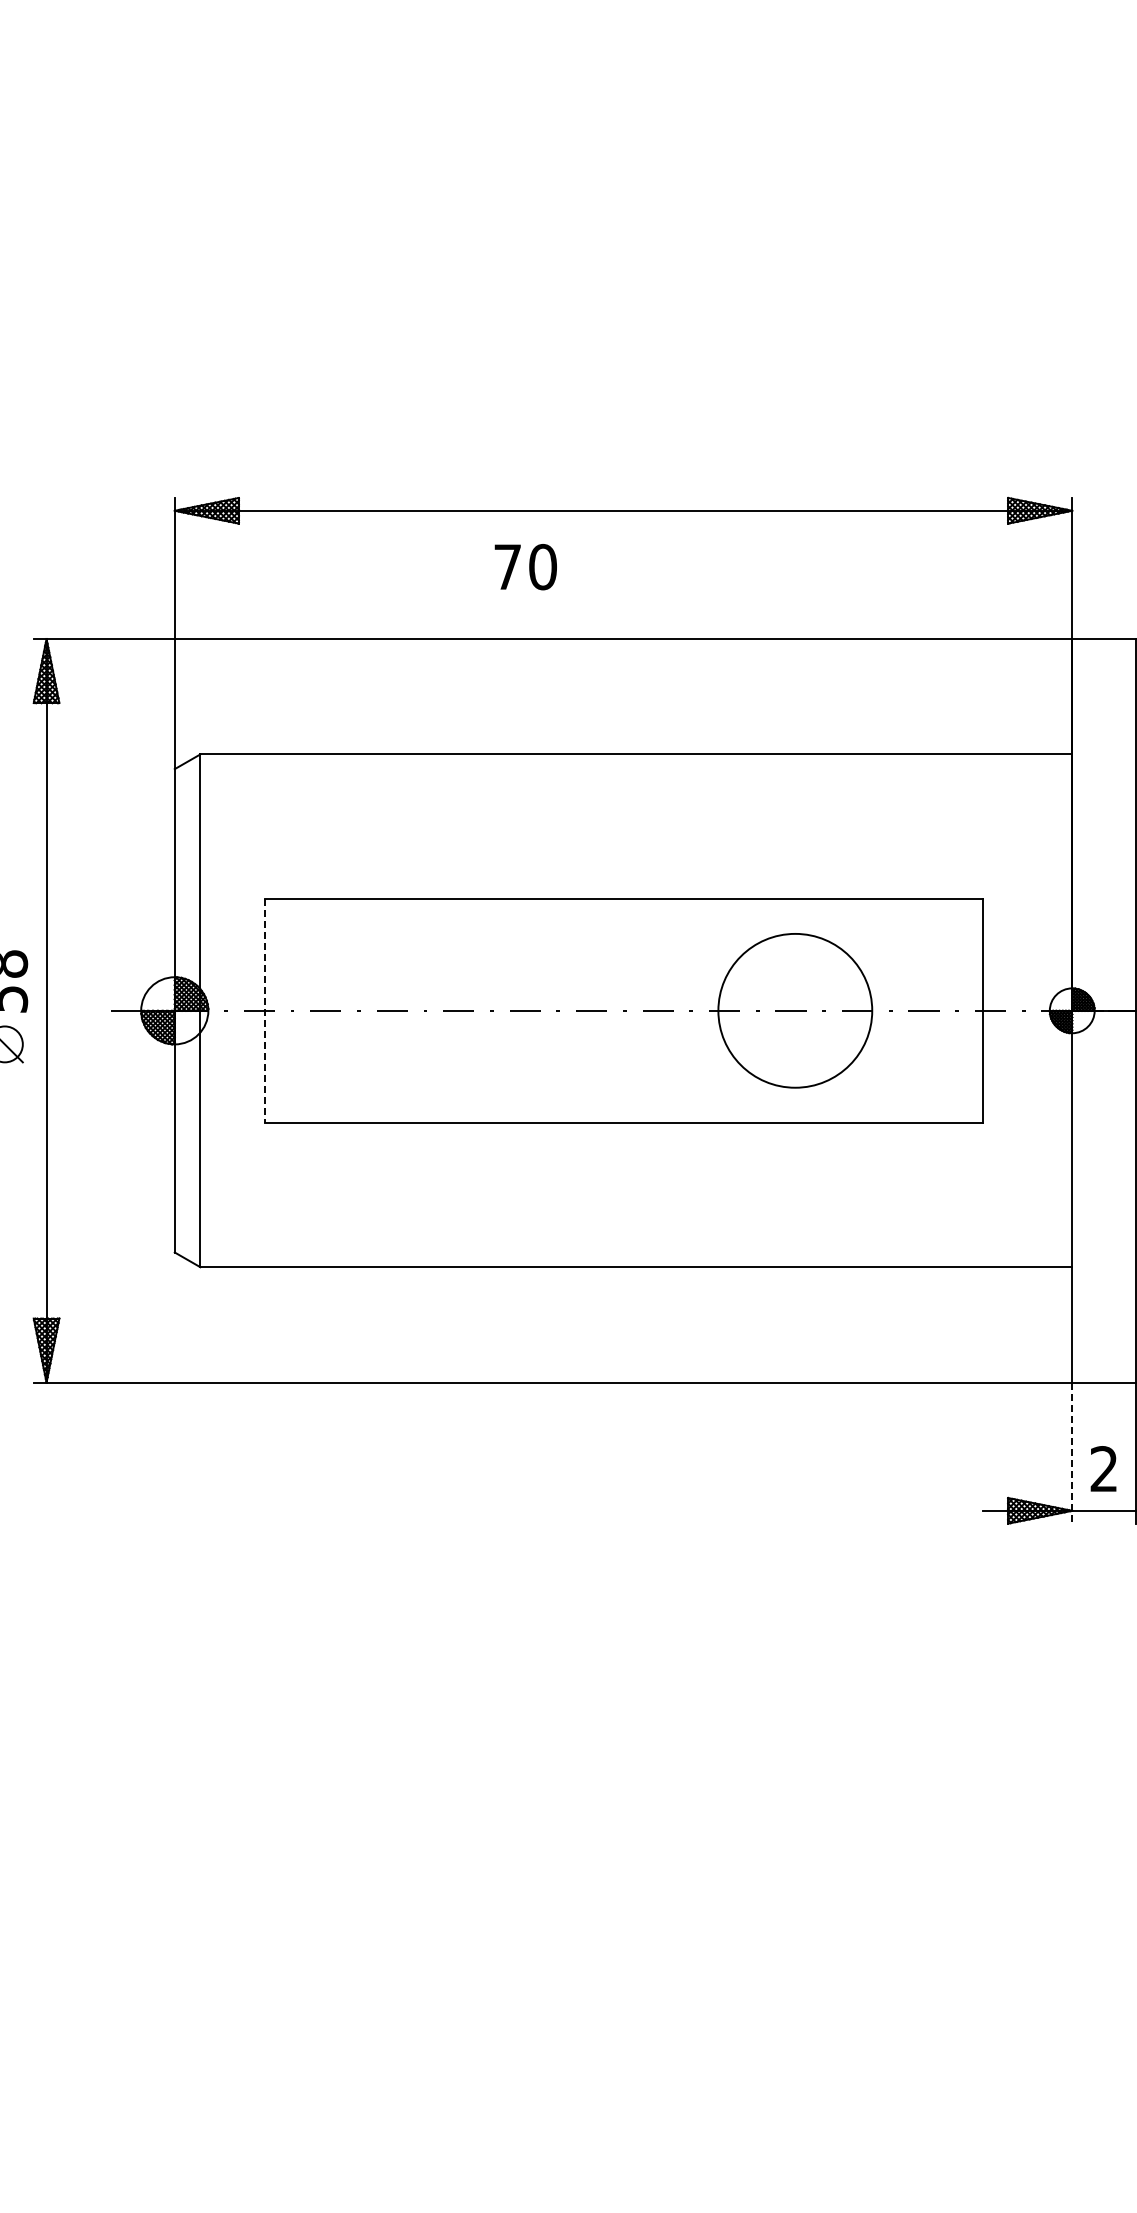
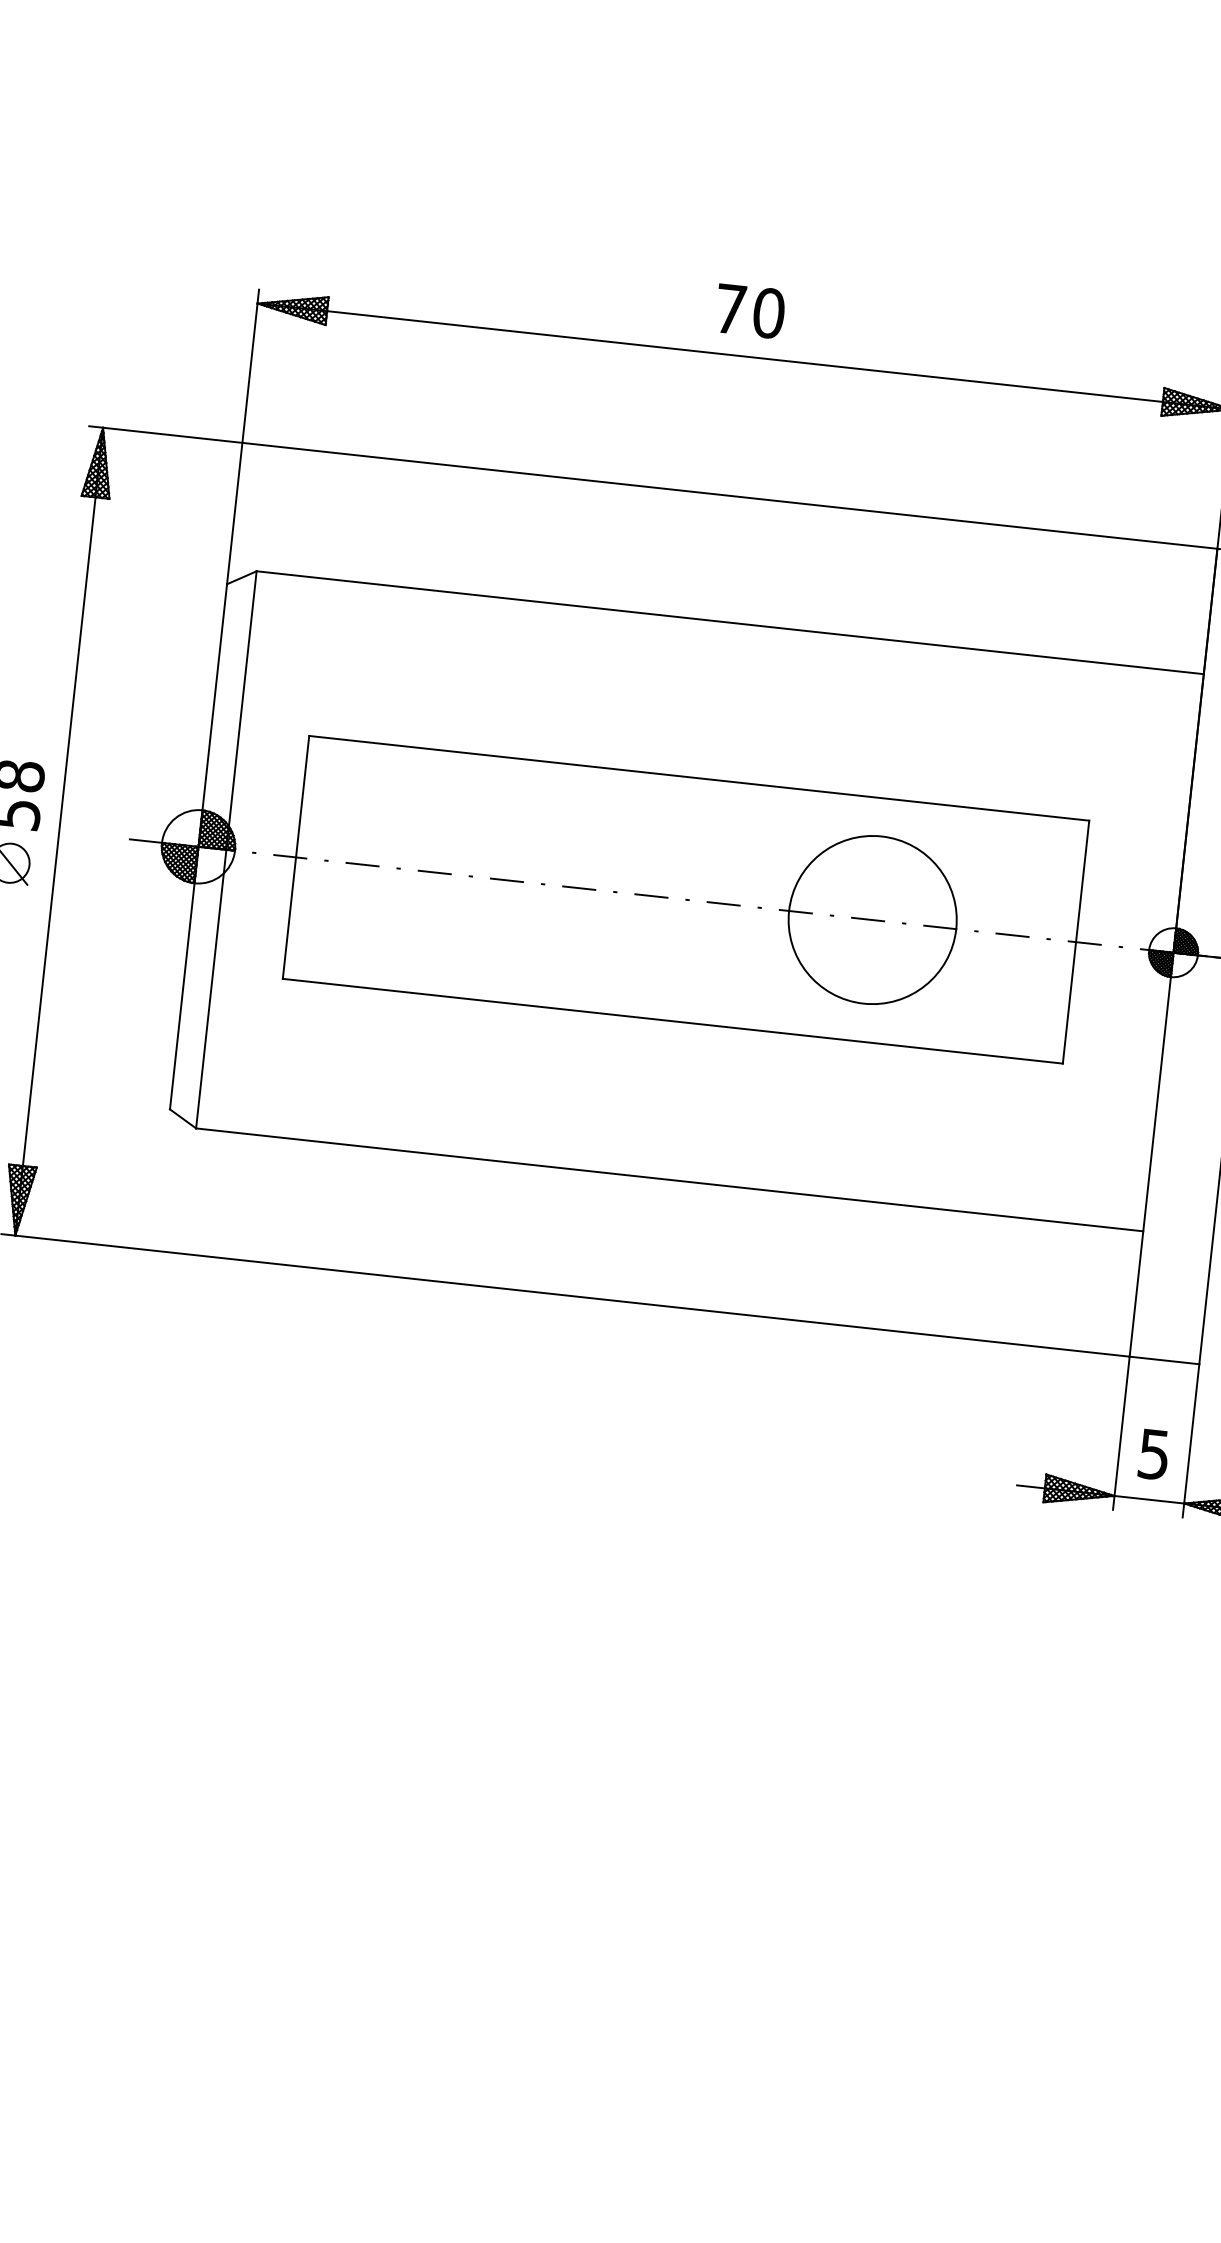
text: (525, 567) -> (749, 311), moved
line: (264, 1010) -> (296, 857), dashed -> solid
line: (1072, 1453) -> (1121, 1433), dashed -> solid
text: (1103, 1469) -> (1153, 1454), 2 -> 5

